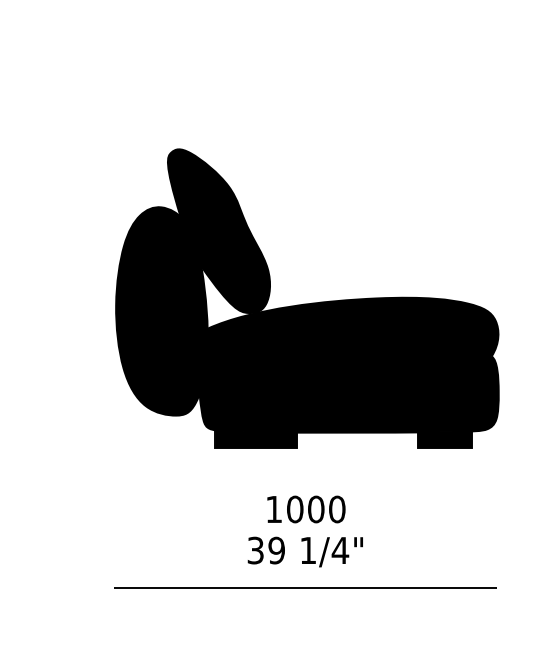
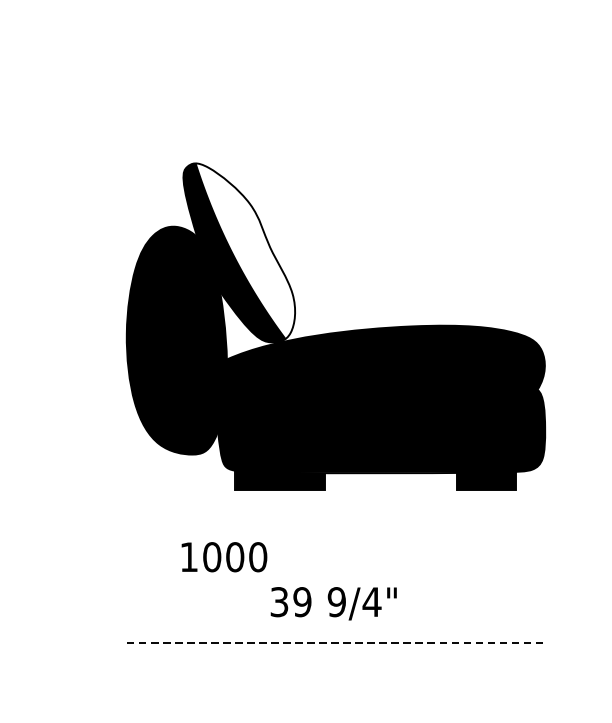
fill: (224, 229) -> (245, 251), removed
text: (306, 509) -> (224, 557), moved
text: (308, 550) -> (337, 602), 1/4" -> 9/4"
line: (305, 587) -> (333, 642), solid -> dashed

